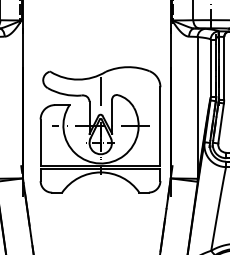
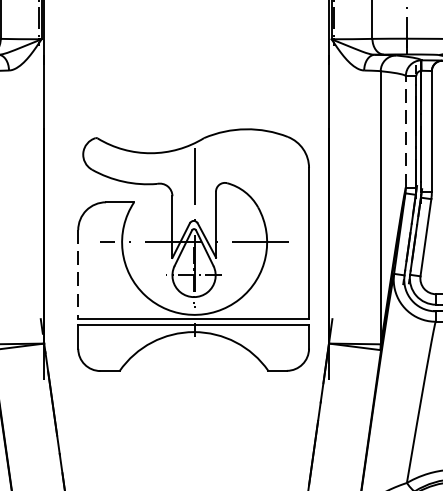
line: (210, 68) -> (405, 131), solid -> dashed
line: (40, 143) -> (77, 276), solid -> dashed

